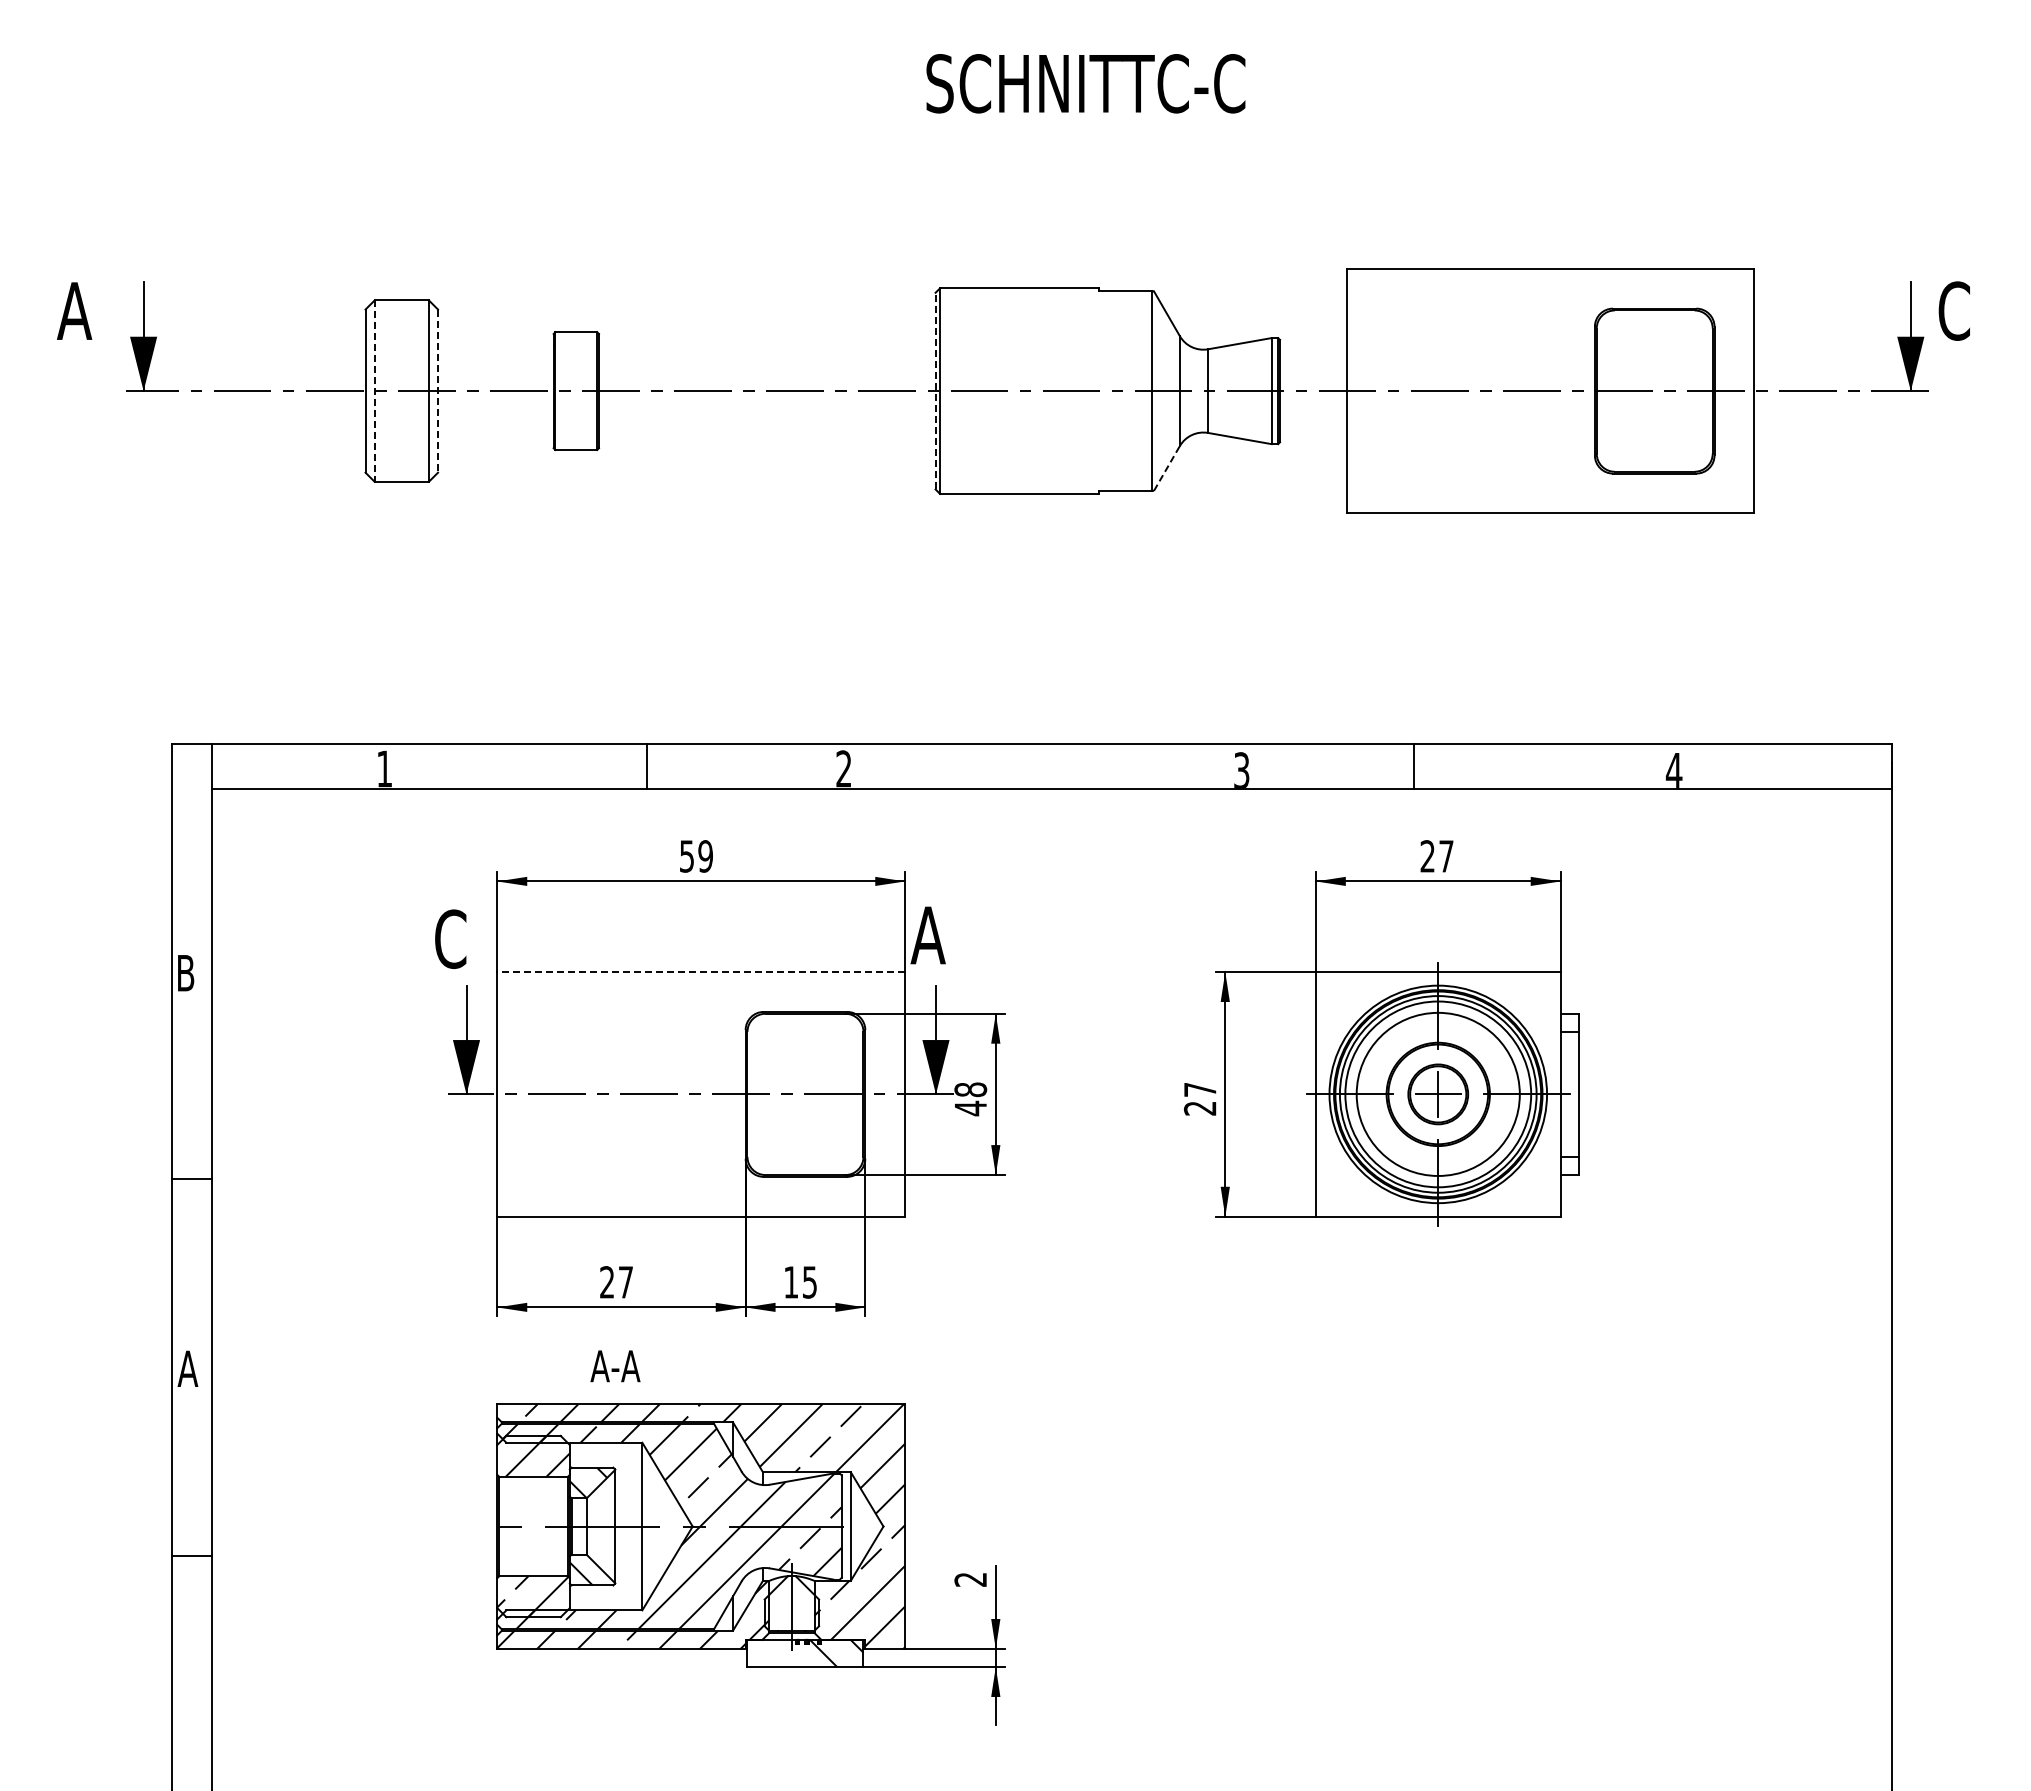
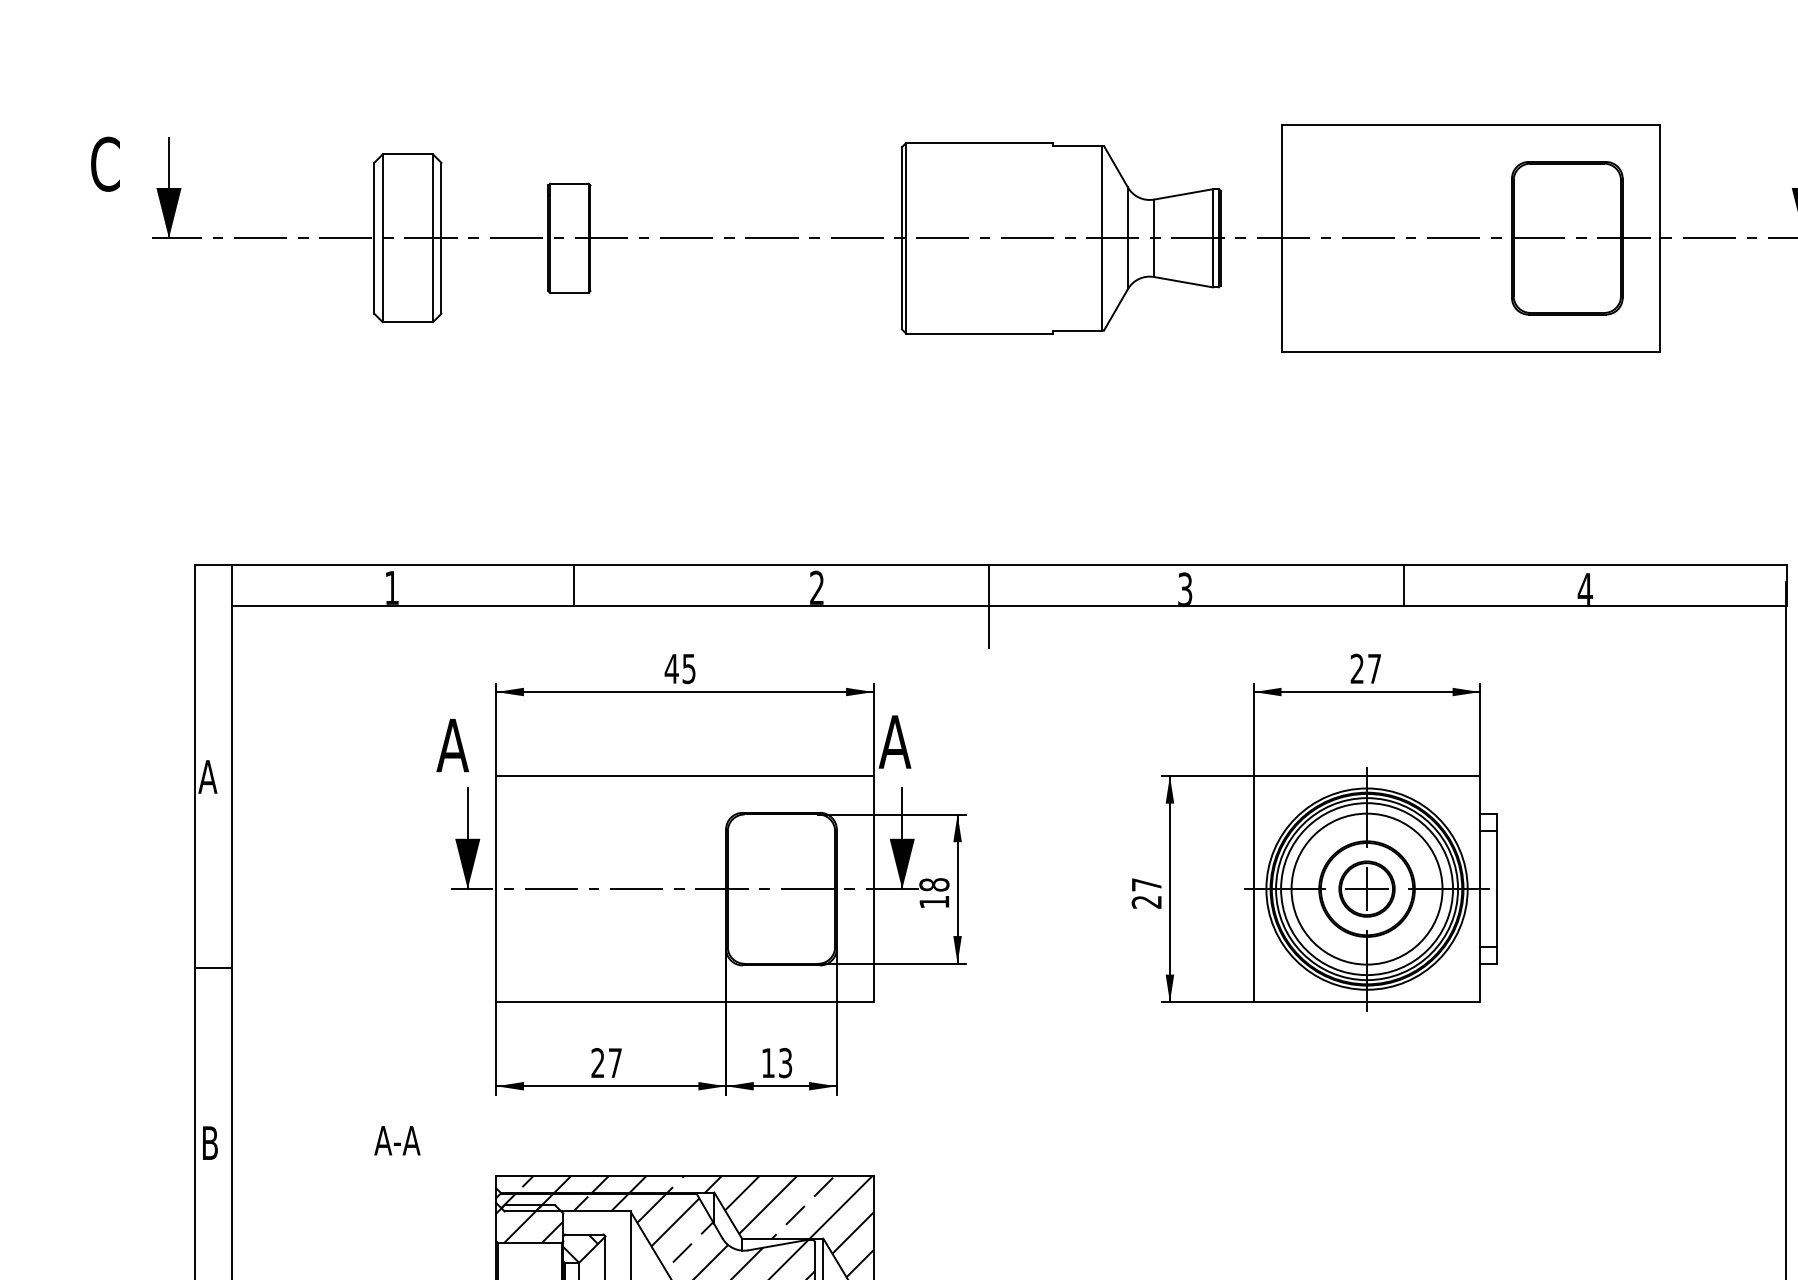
text: (74, 310) -> (105, 163), A -> C
line: (935, 390) -> (901, 237), dashed -> solid
line: (374, 391) -> (382, 238), dashed -> solid
line: (438, 391) -> (441, 238), dashed -> solid
line: (1166, 468) -> (1115, 309), dashed -> solid
line: (646, 766) -> (573, 585), moved
line: (1414, 766) -> (1404, 585), moved
line: (1029, 788) -> (988, 606), added
text: (695, 856) -> (679, 668), 59 -> 45
text: (449, 939) -> (452, 745), C -> A
line: (701, 972) -> (685, 776), dashed -> solid
text: (185, 973) -> (207, 777), B -> A
text: (970, 1108) -> (934, 902), 48 -> 18
text: (809, 1282) -> (785, 1063), 15 -> 13
text: (615, 1366) -> (397, 1140), moved
text: (187, 1368) -> (209, 1142), A -> B

